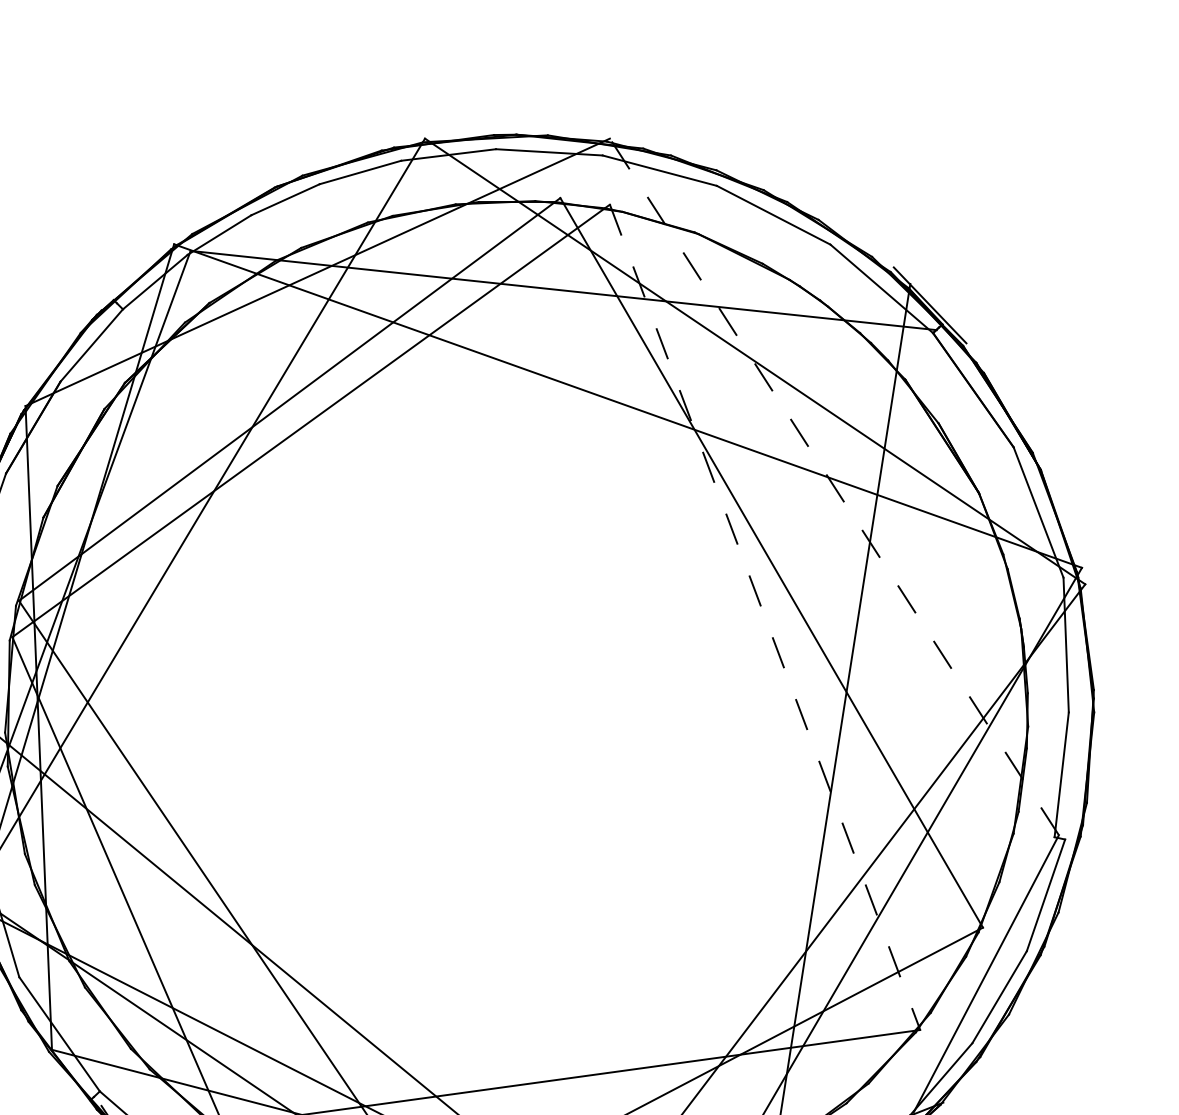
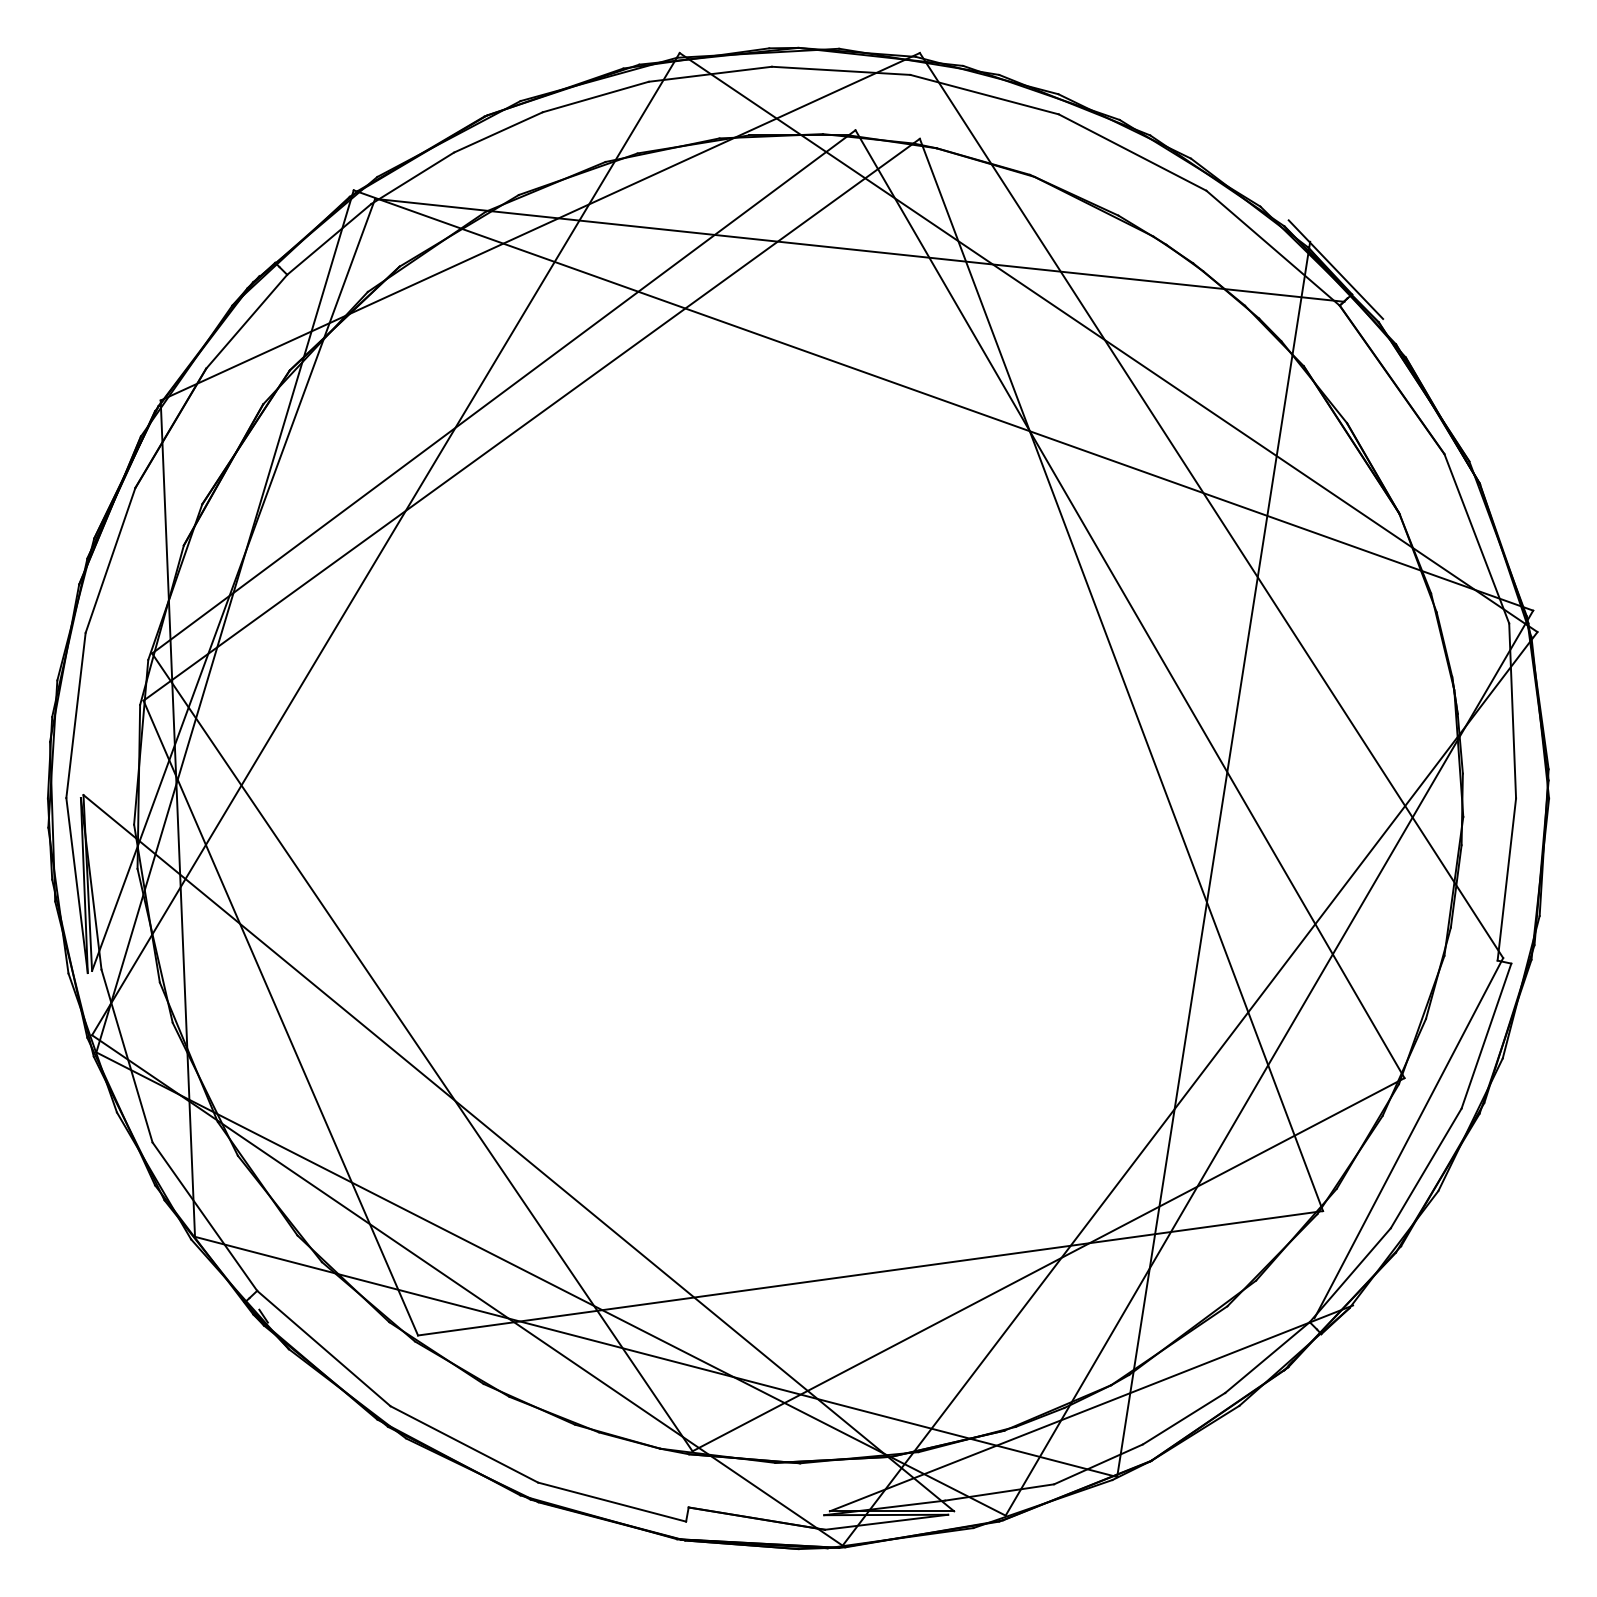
line: (834, 486) -> (1211, 505), dashed -> solid
line: (765, 616) -> (1121, 674), dashed -> solid

